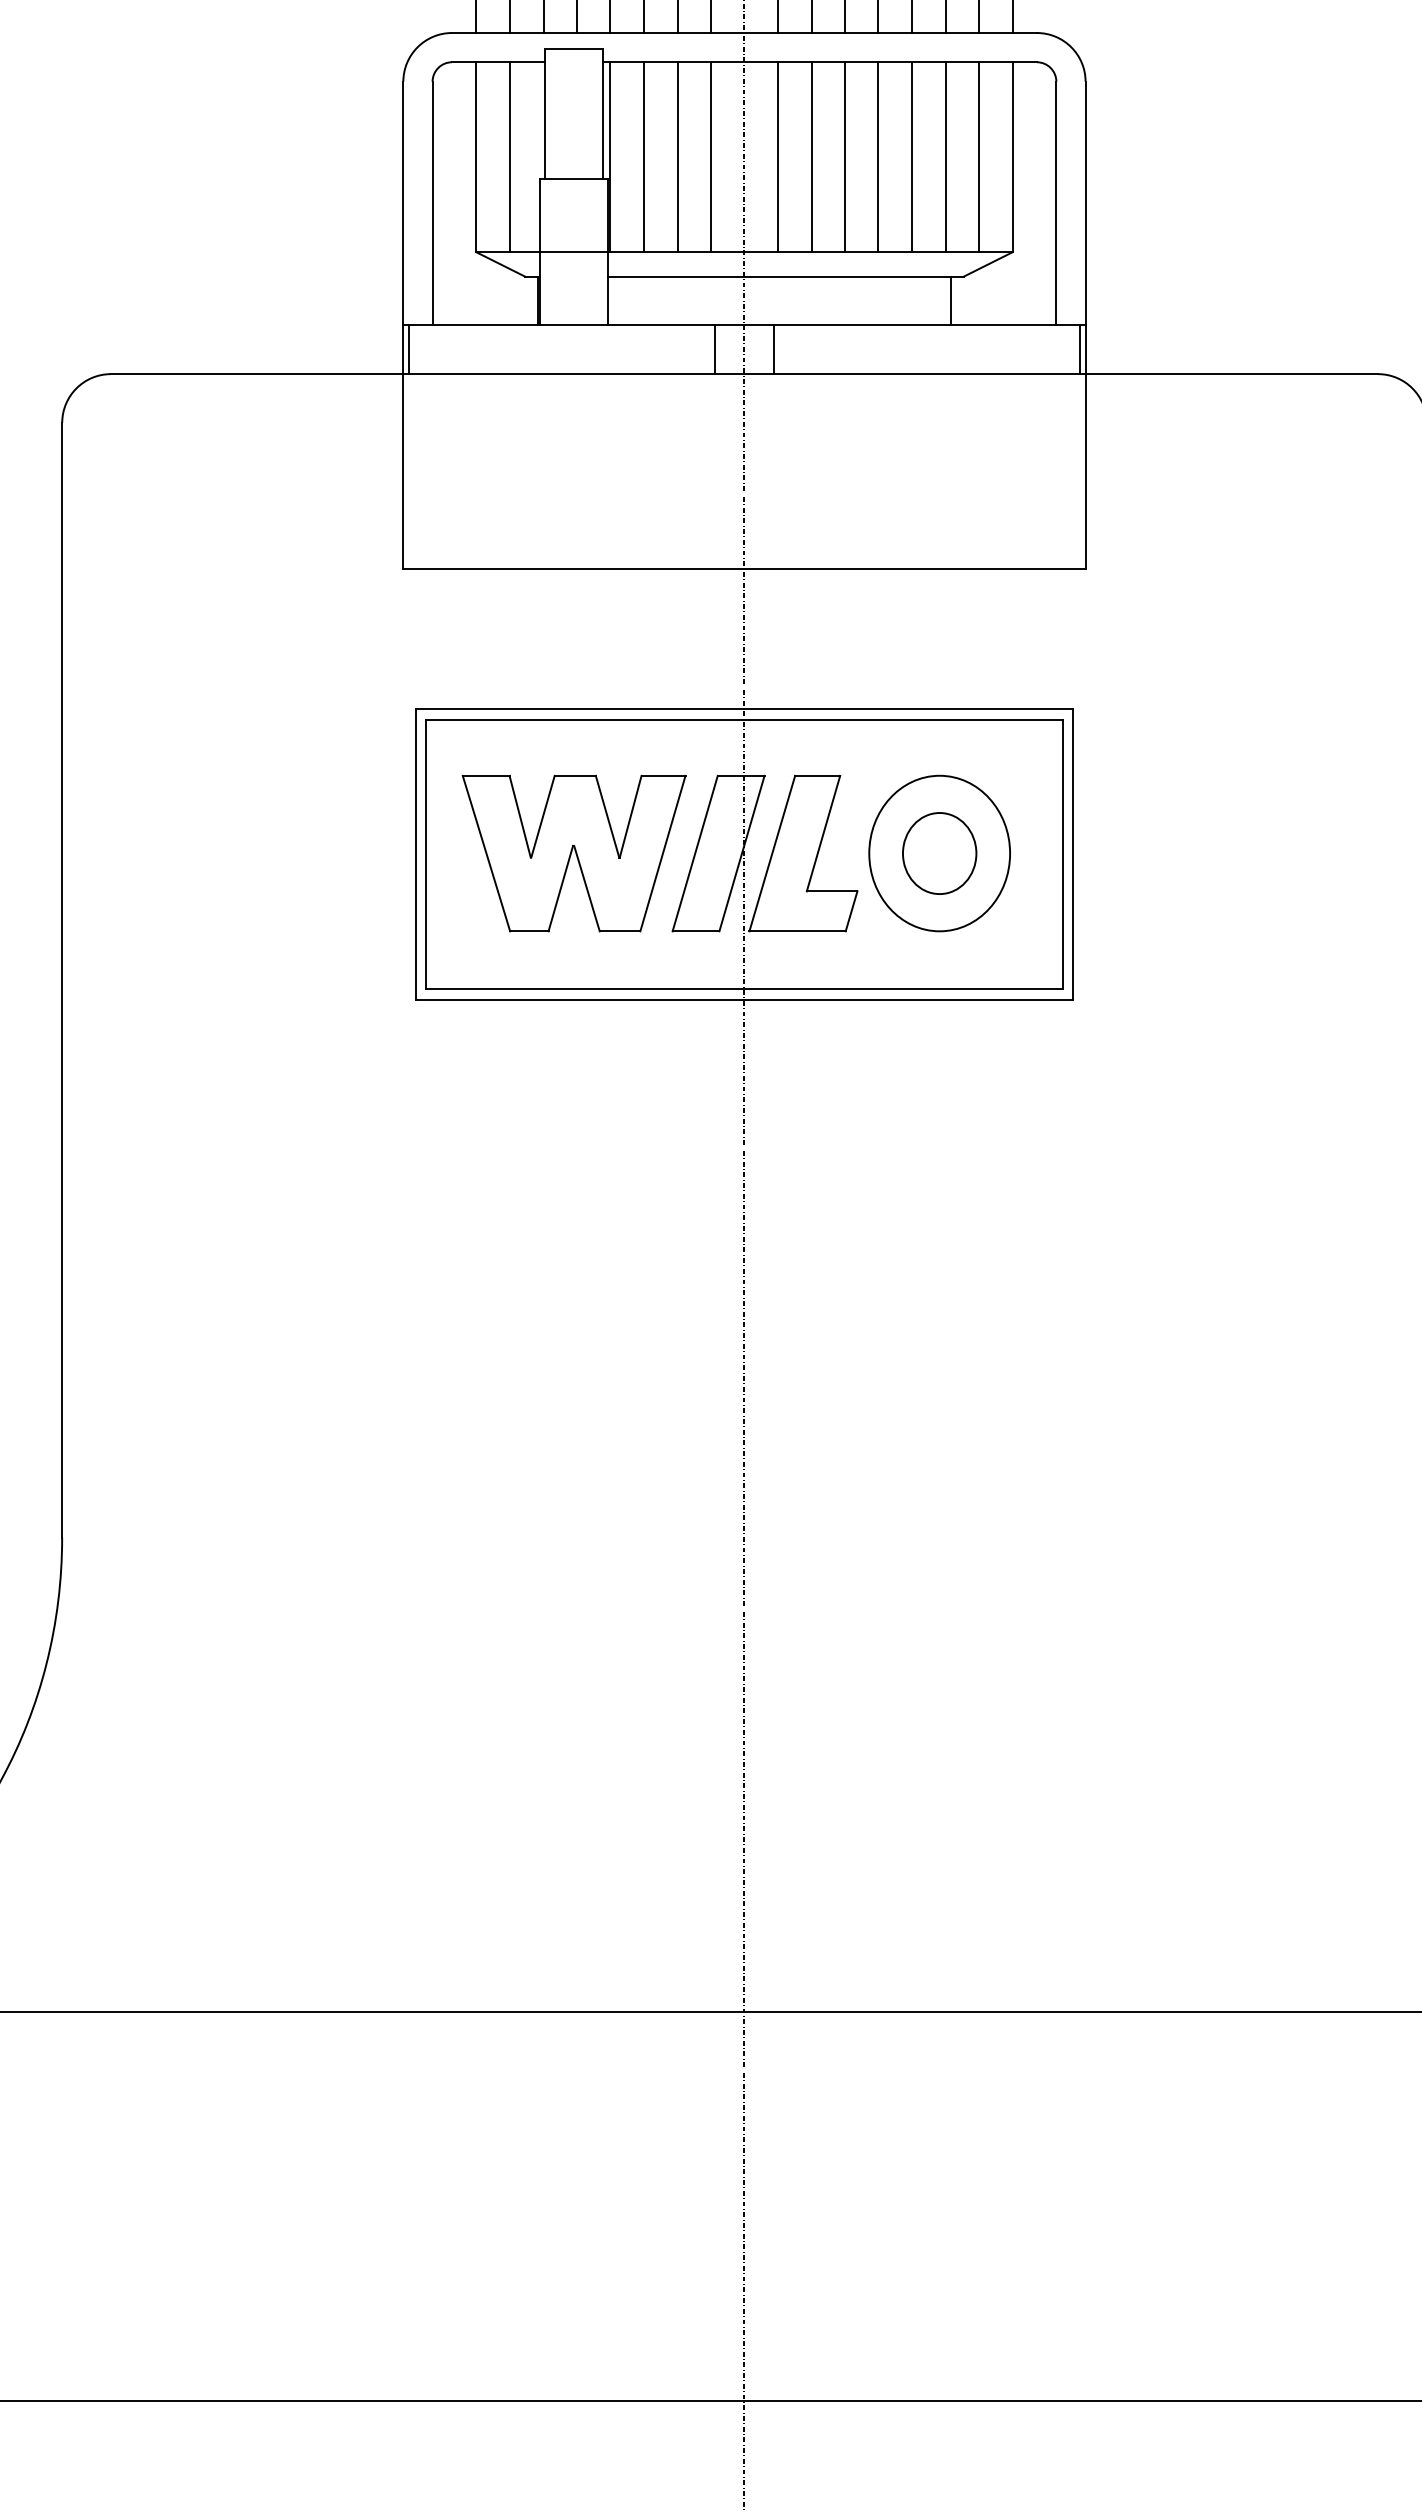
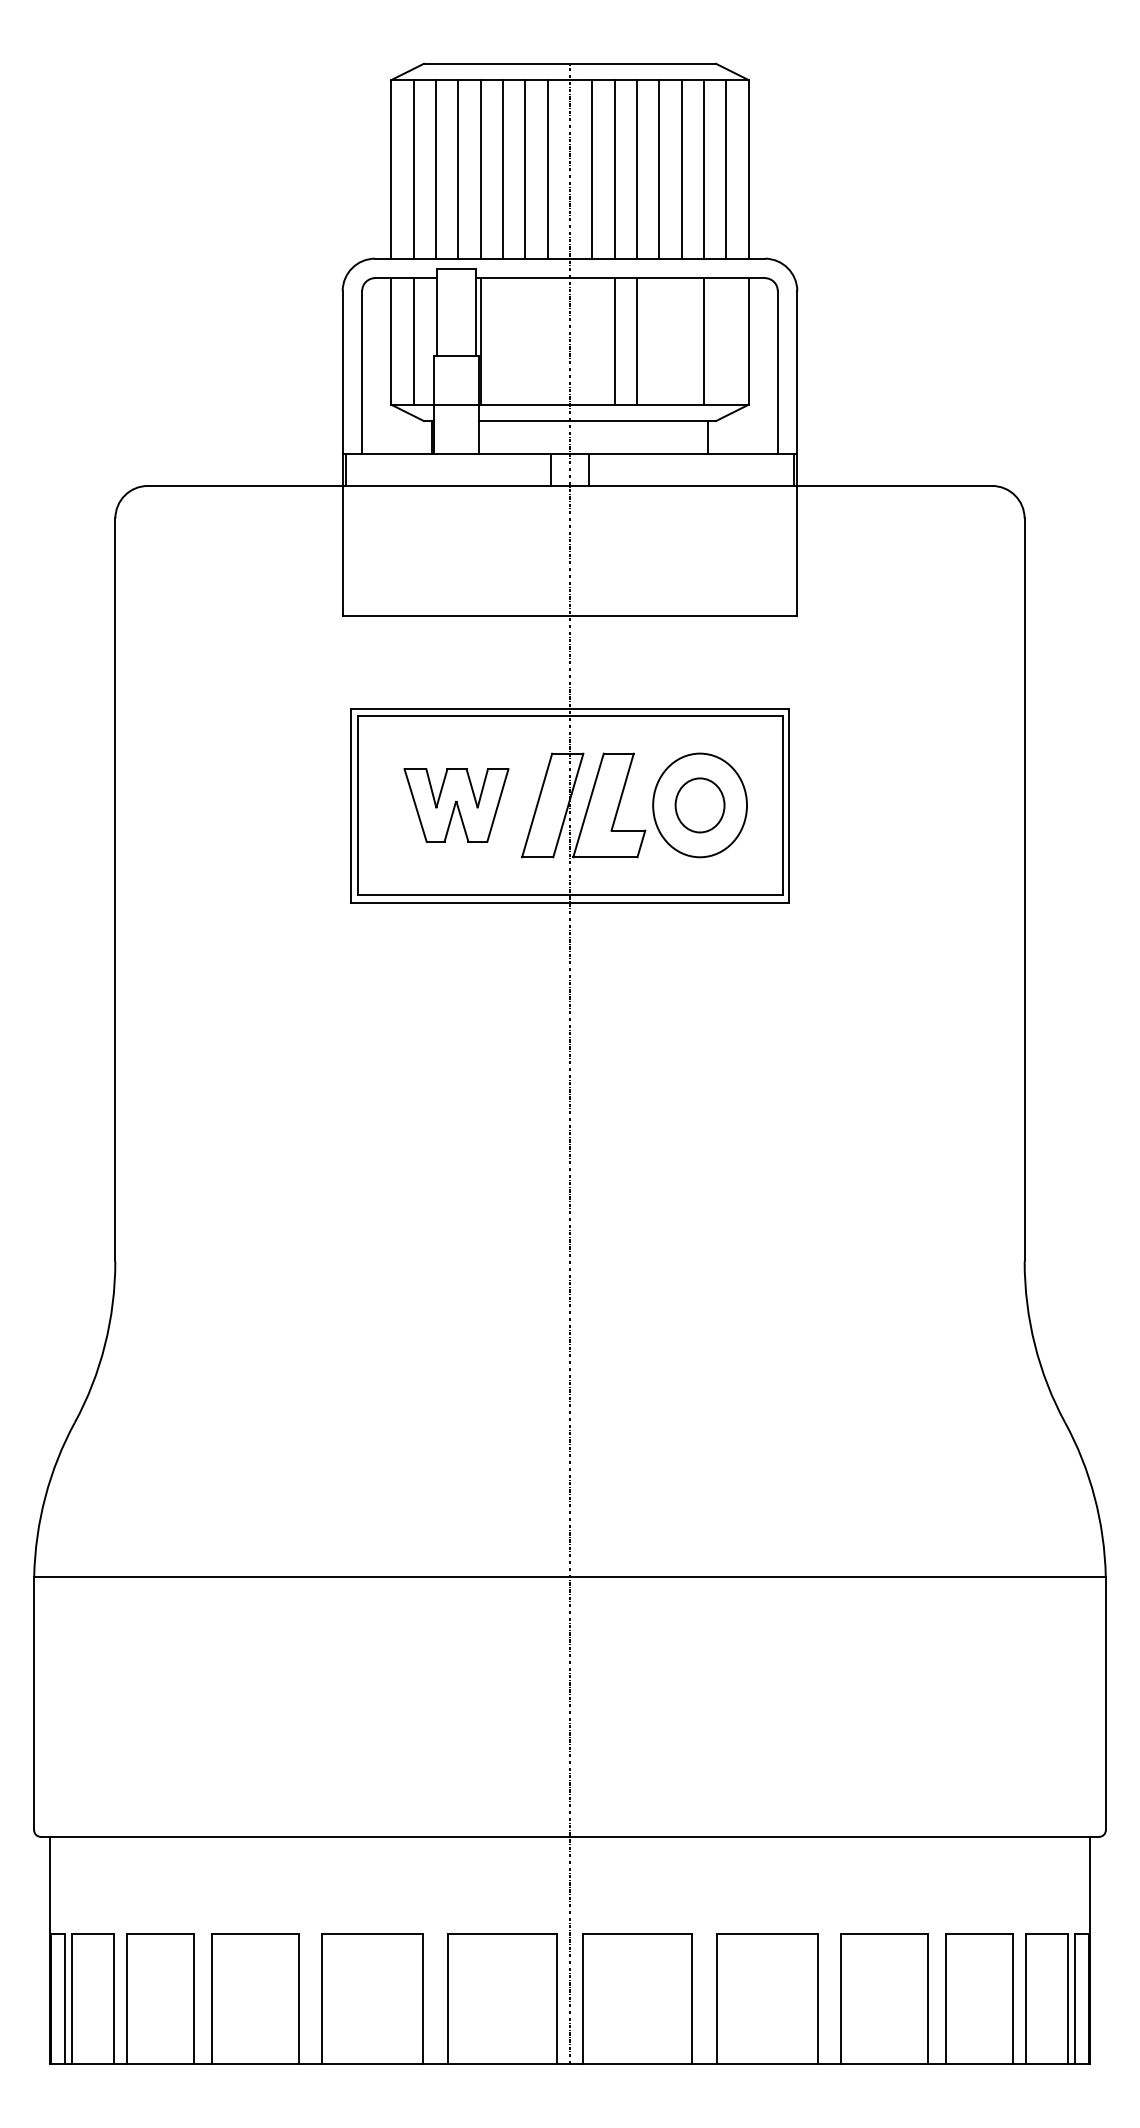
line: (644, 157) -> (503, 341), removed
line: (677, 157) -> (525, 341), removed
line: (710, 157) -> (547, 341), removed
line: (778, 157) -> (592, 341), removed
line: (878, 157) -> (659, 341), removed
line: (911, 157) -> (681, 341), removed
line: (979, 157) -> (726, 341), removed
part: (574, 853) -> (456, 805), size x0.7

